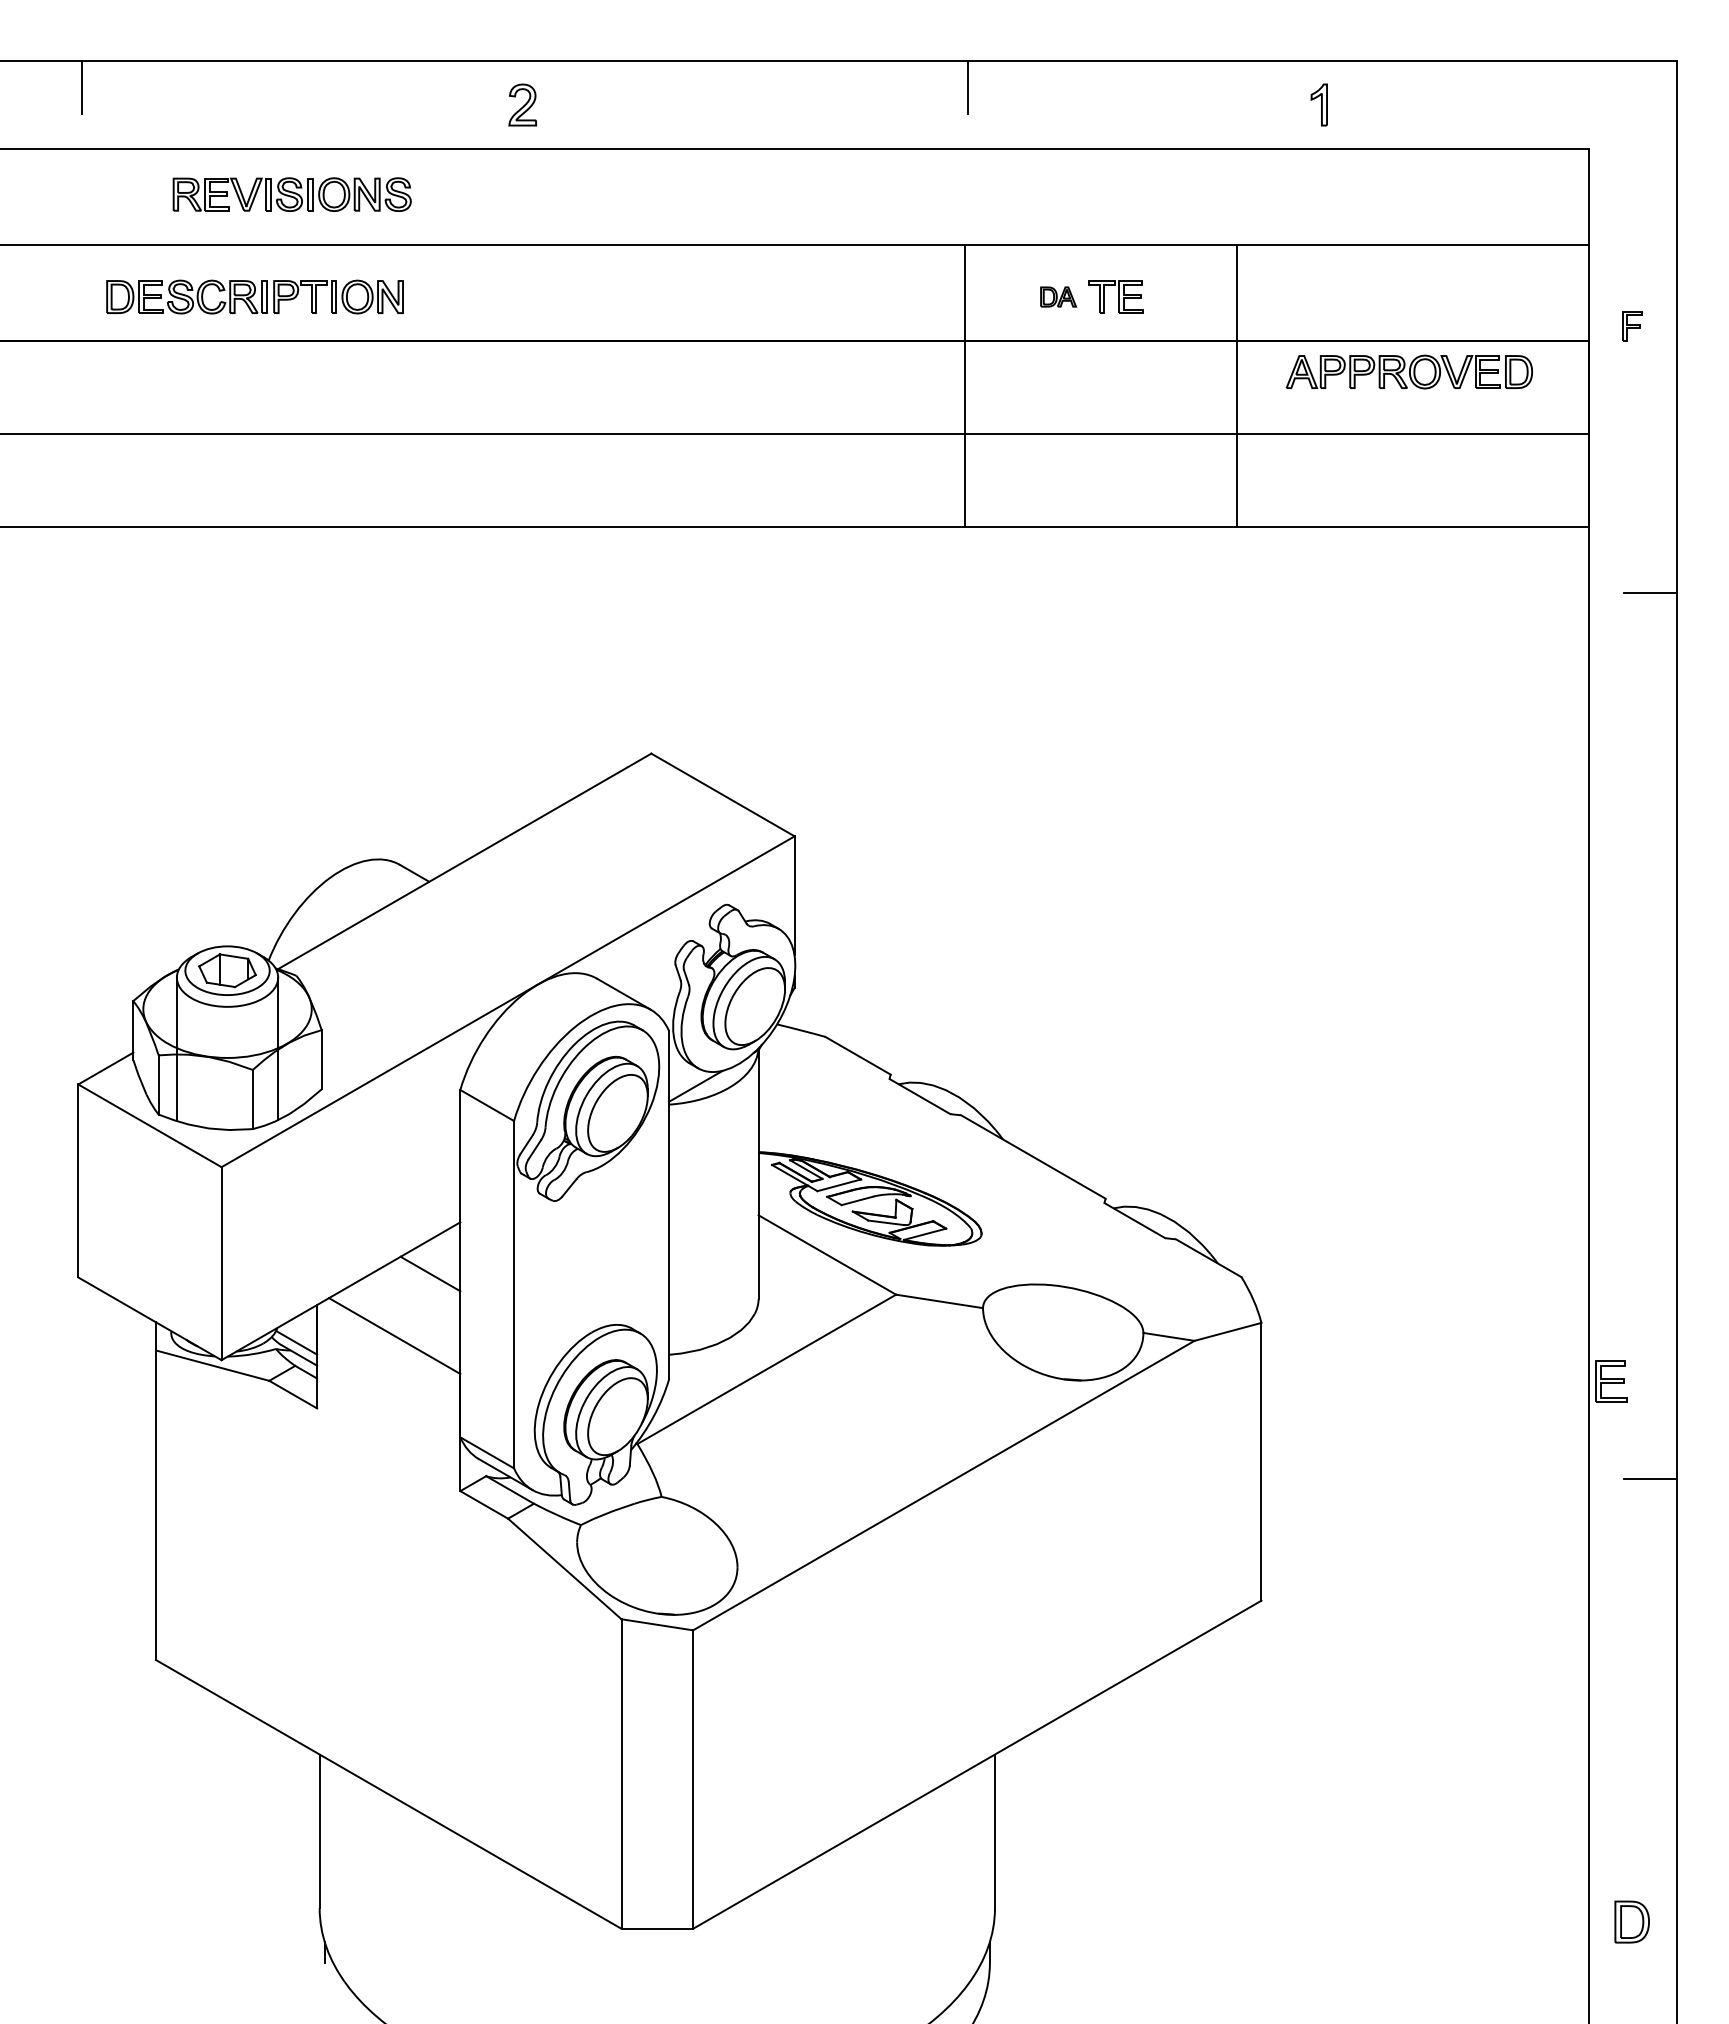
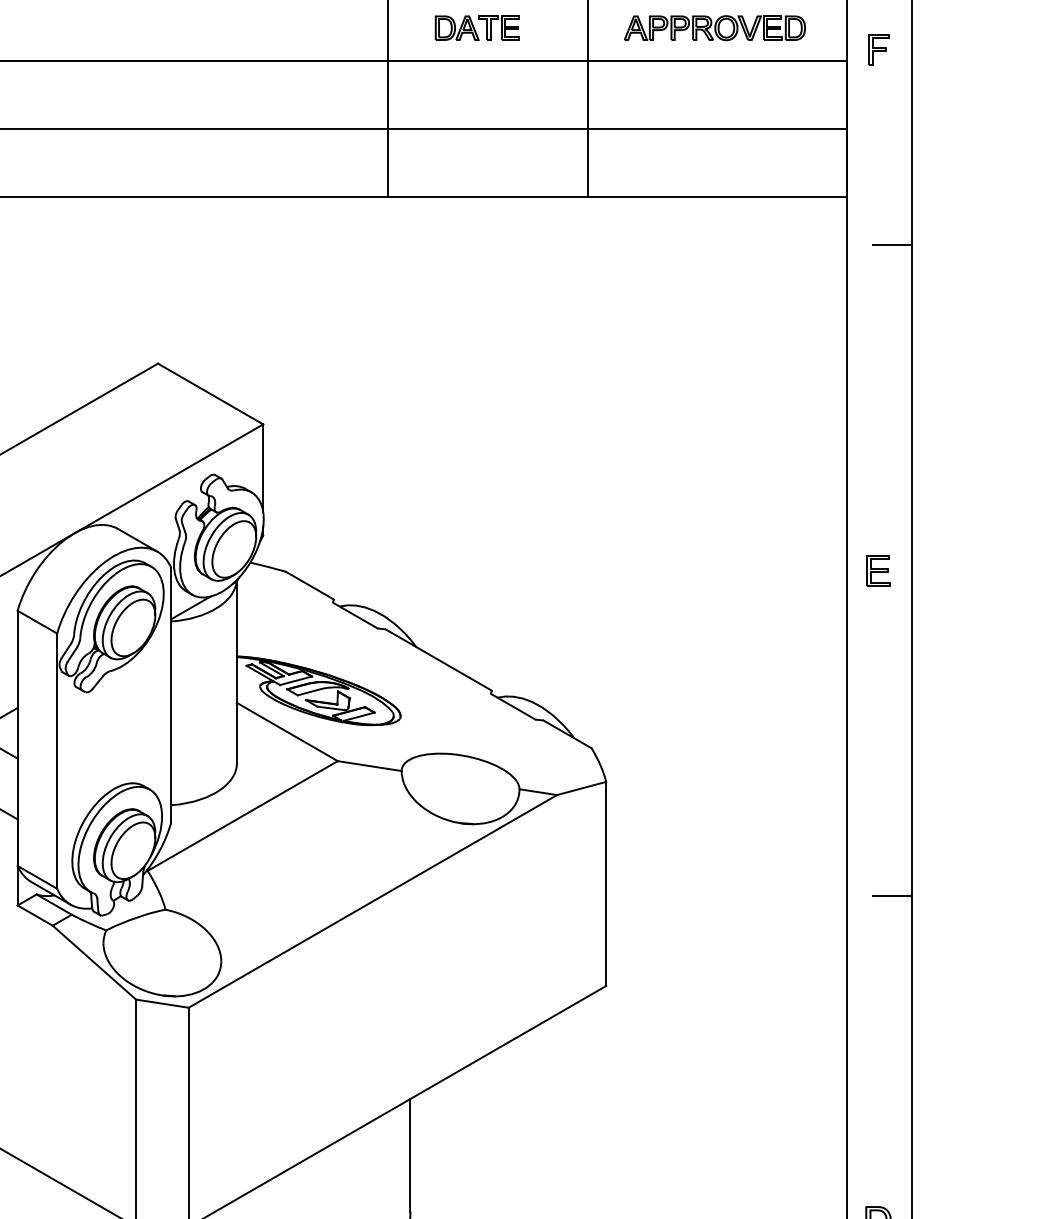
part: (1058, 296) -> (457, 27), size x1.67
part: (1632, 326) -> (878, 49), size x1.43
part: (1409, 371) -> (715, 27), moved
part: (1611, 1381) -> (878, 570), moved

